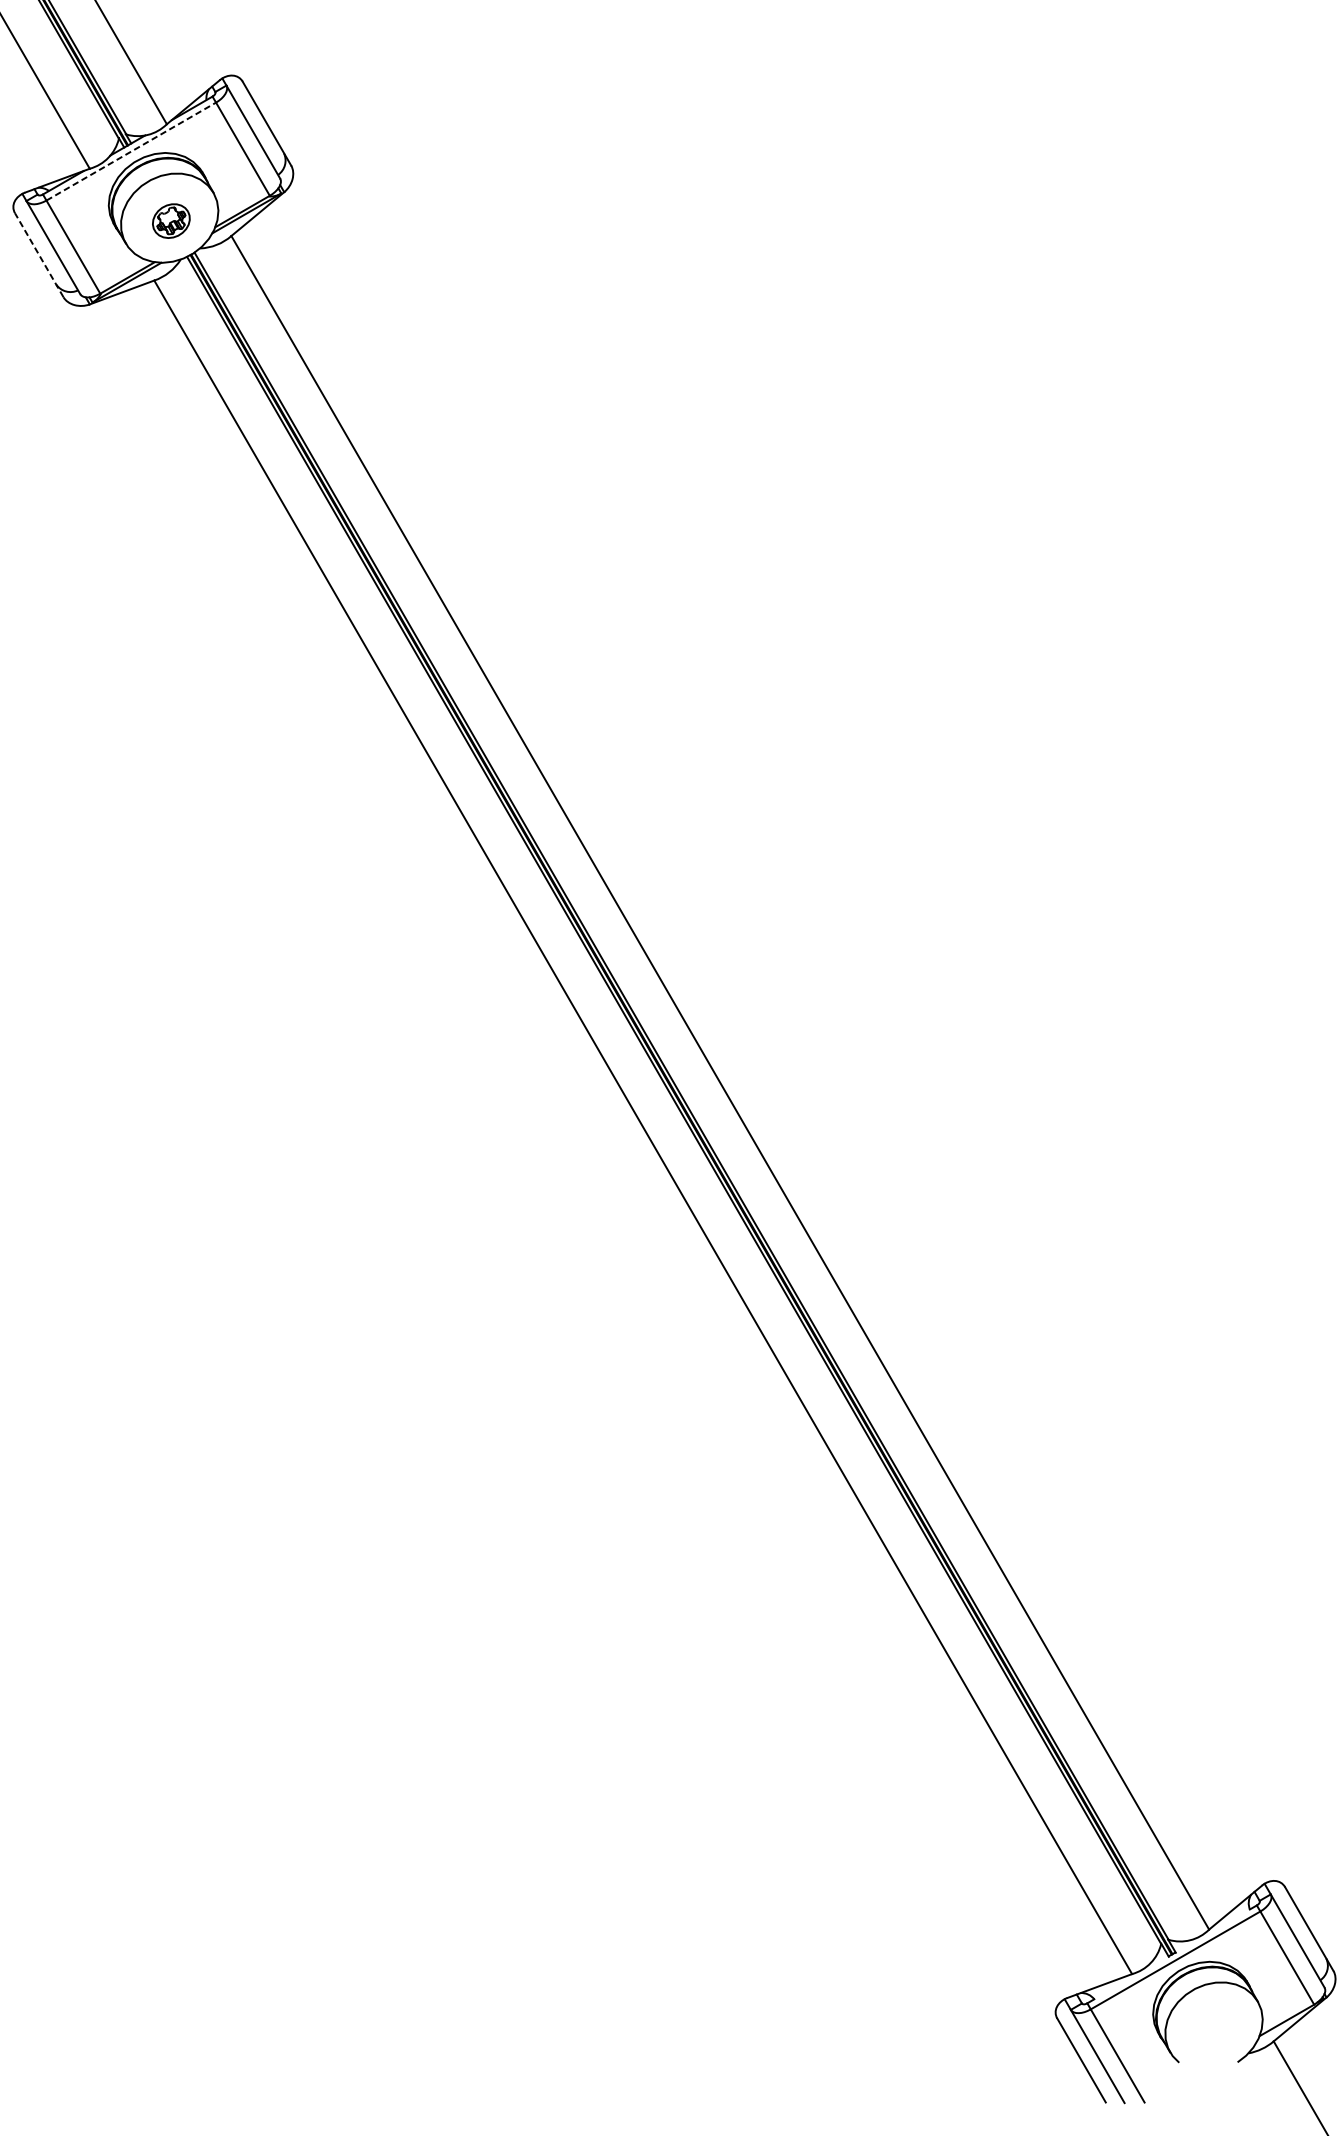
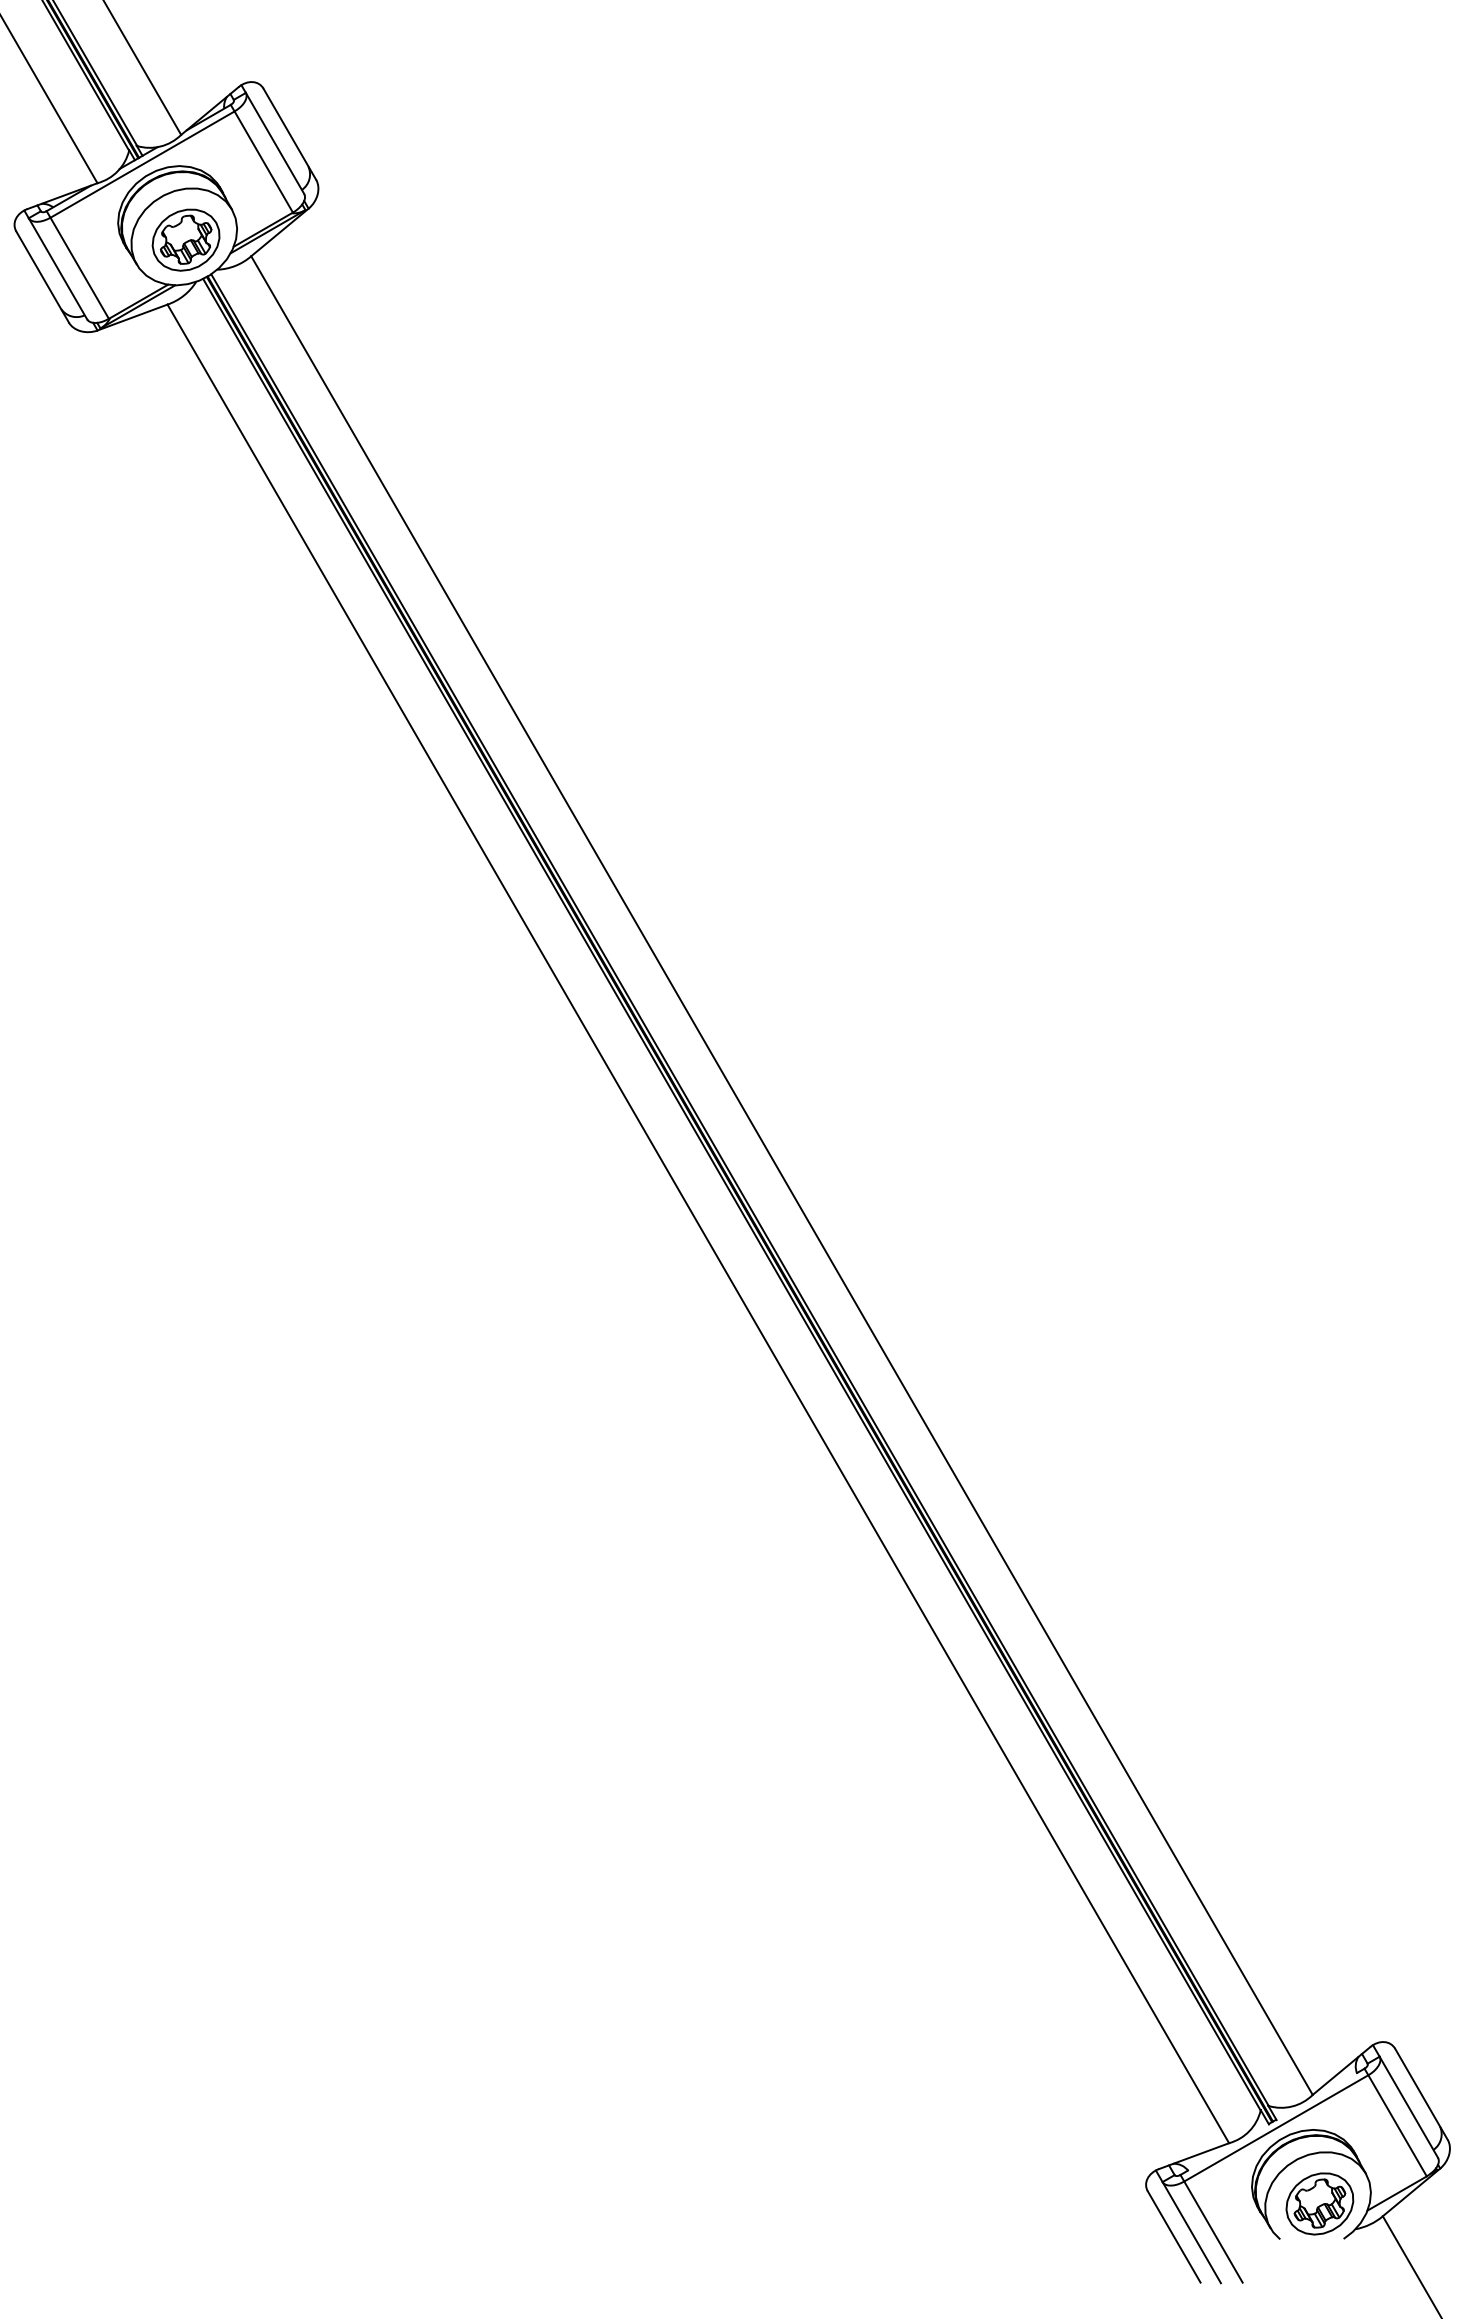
line: (131, 151) -> (142, 164), dashed -> solid
part: (170, 220) -> (185, 239), size x1.67
line: (39, 255) -> (42, 277), dashed -> solid
part: (1215, 2029) -> (1319, 2203), added

